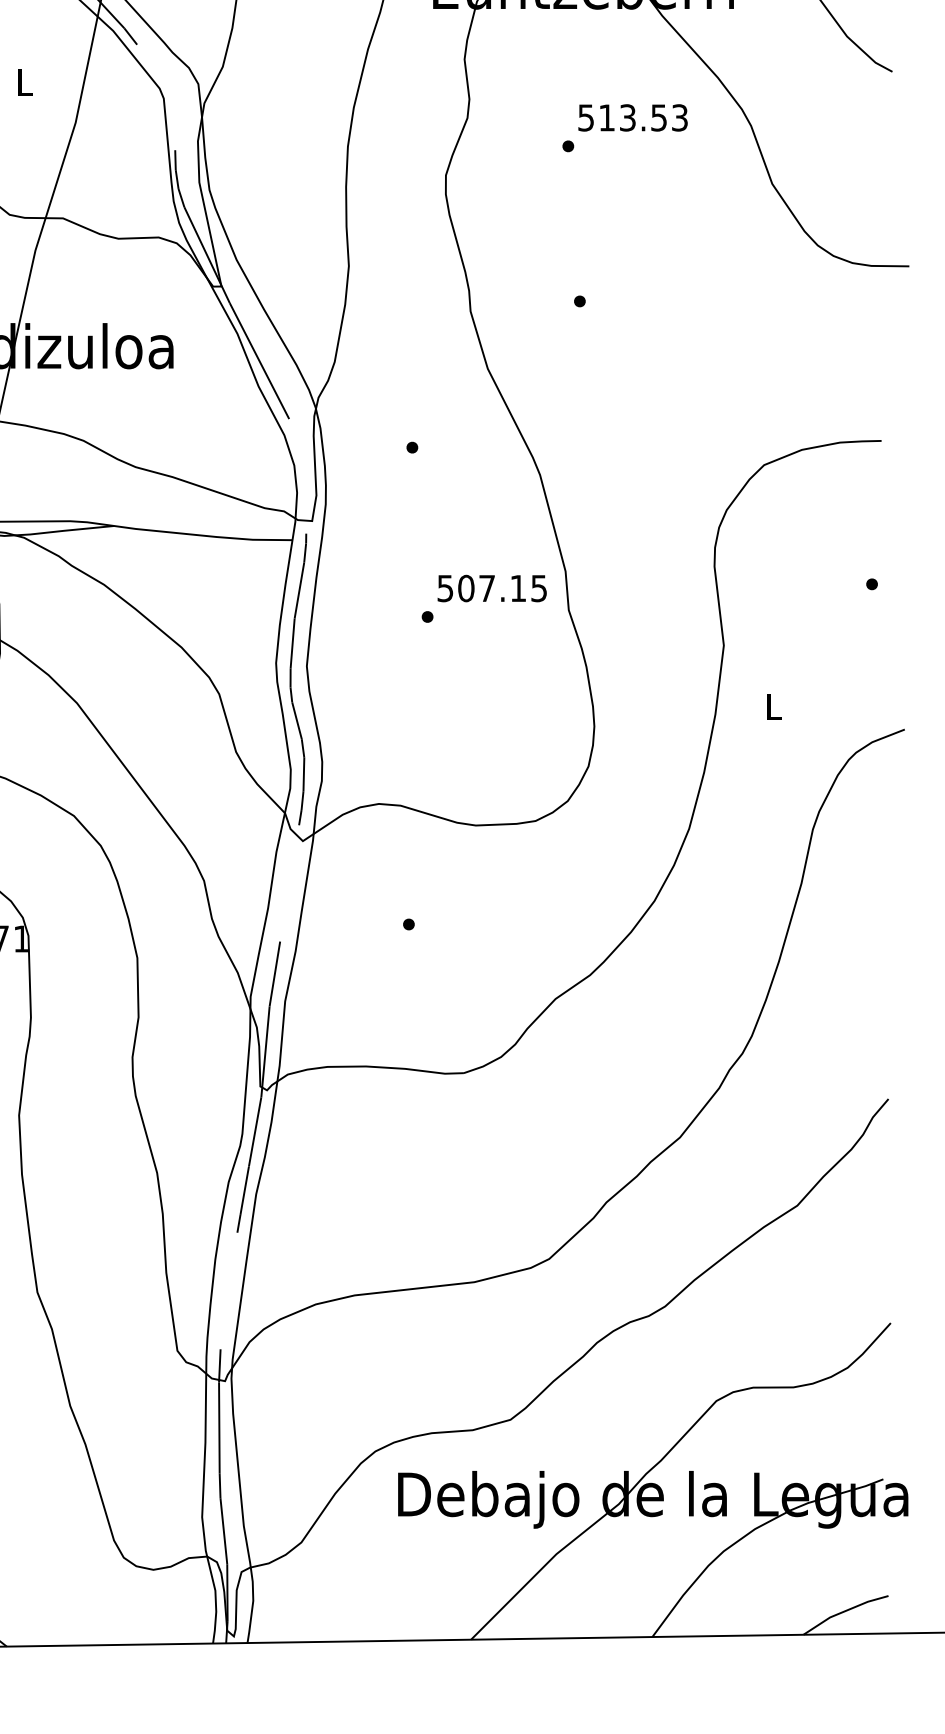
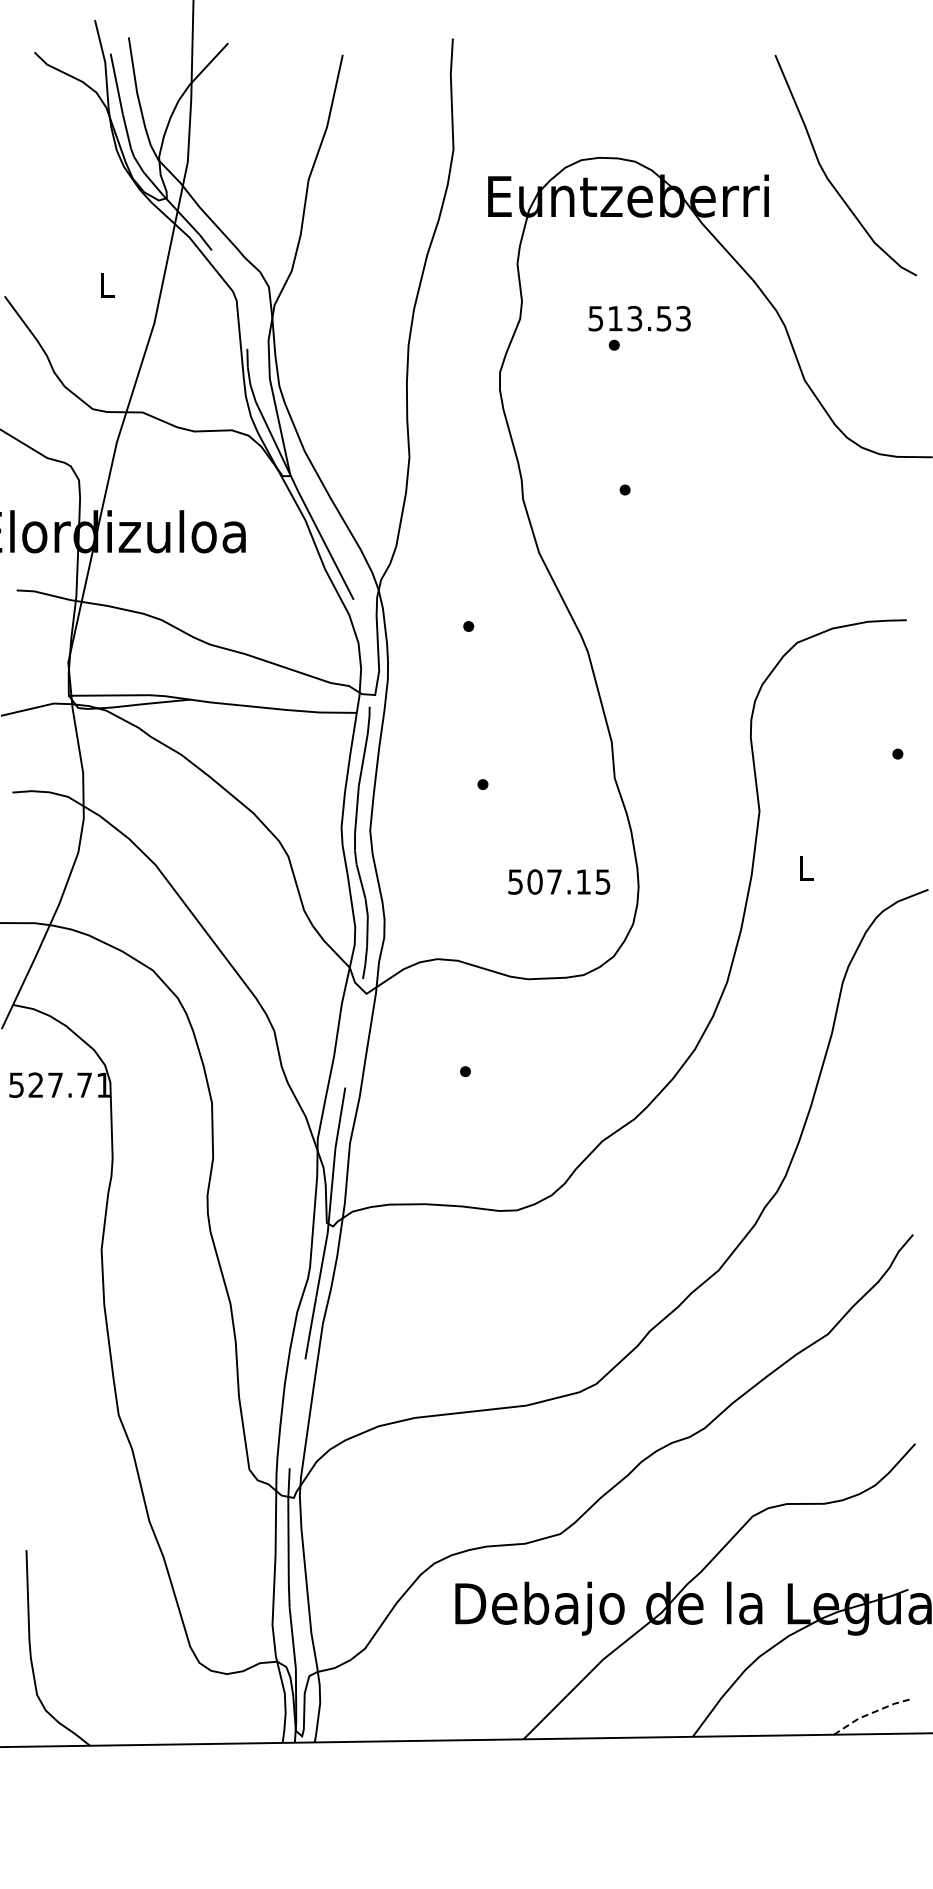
text: (632, 117) -> (639, 318), moved
text: (492, 587) -> (559, 881), moved
line: (844, 1610) -> (872, 1712), solid -> dashed

